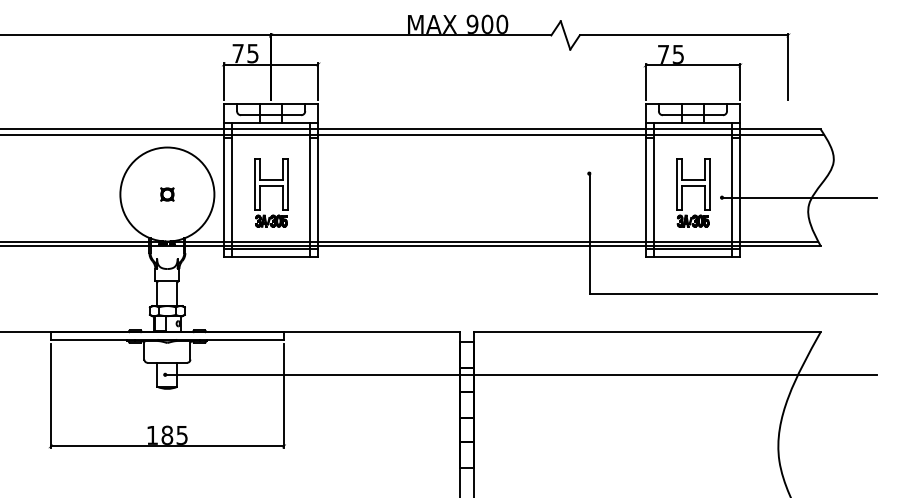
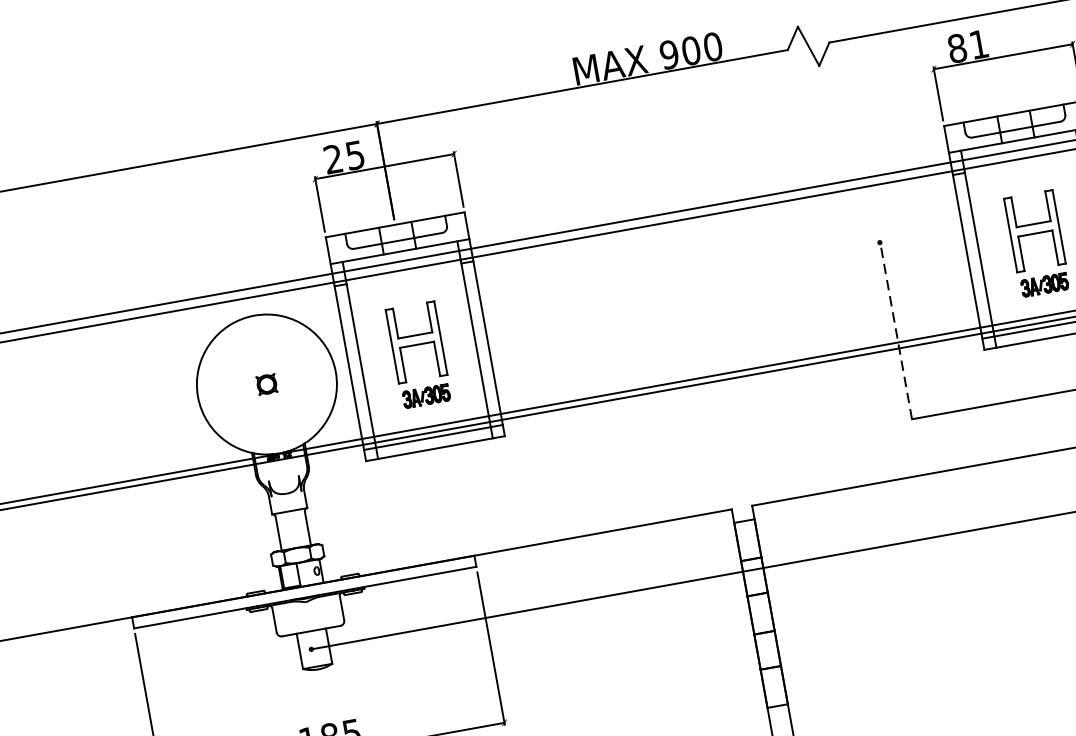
text: (237, 52) -> (332, 157), 75 -> 25
text: (670, 53) -> (967, 45), 75 -> 81
line: (589, 233) -> (895, 330), solid -> dashed

